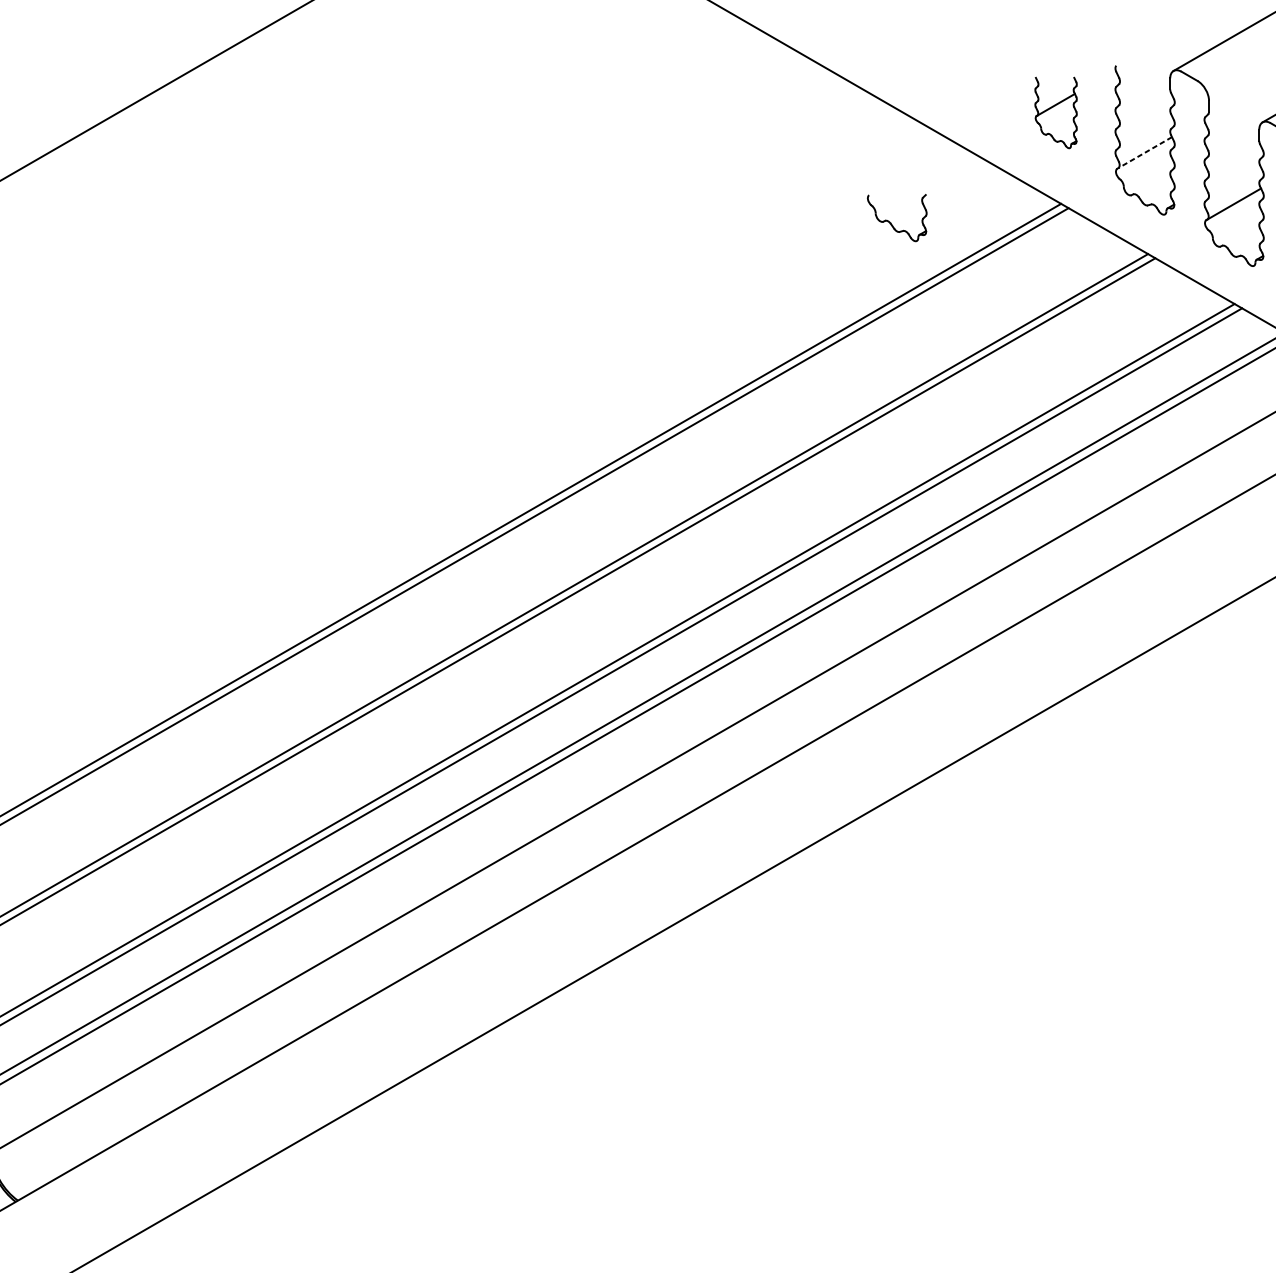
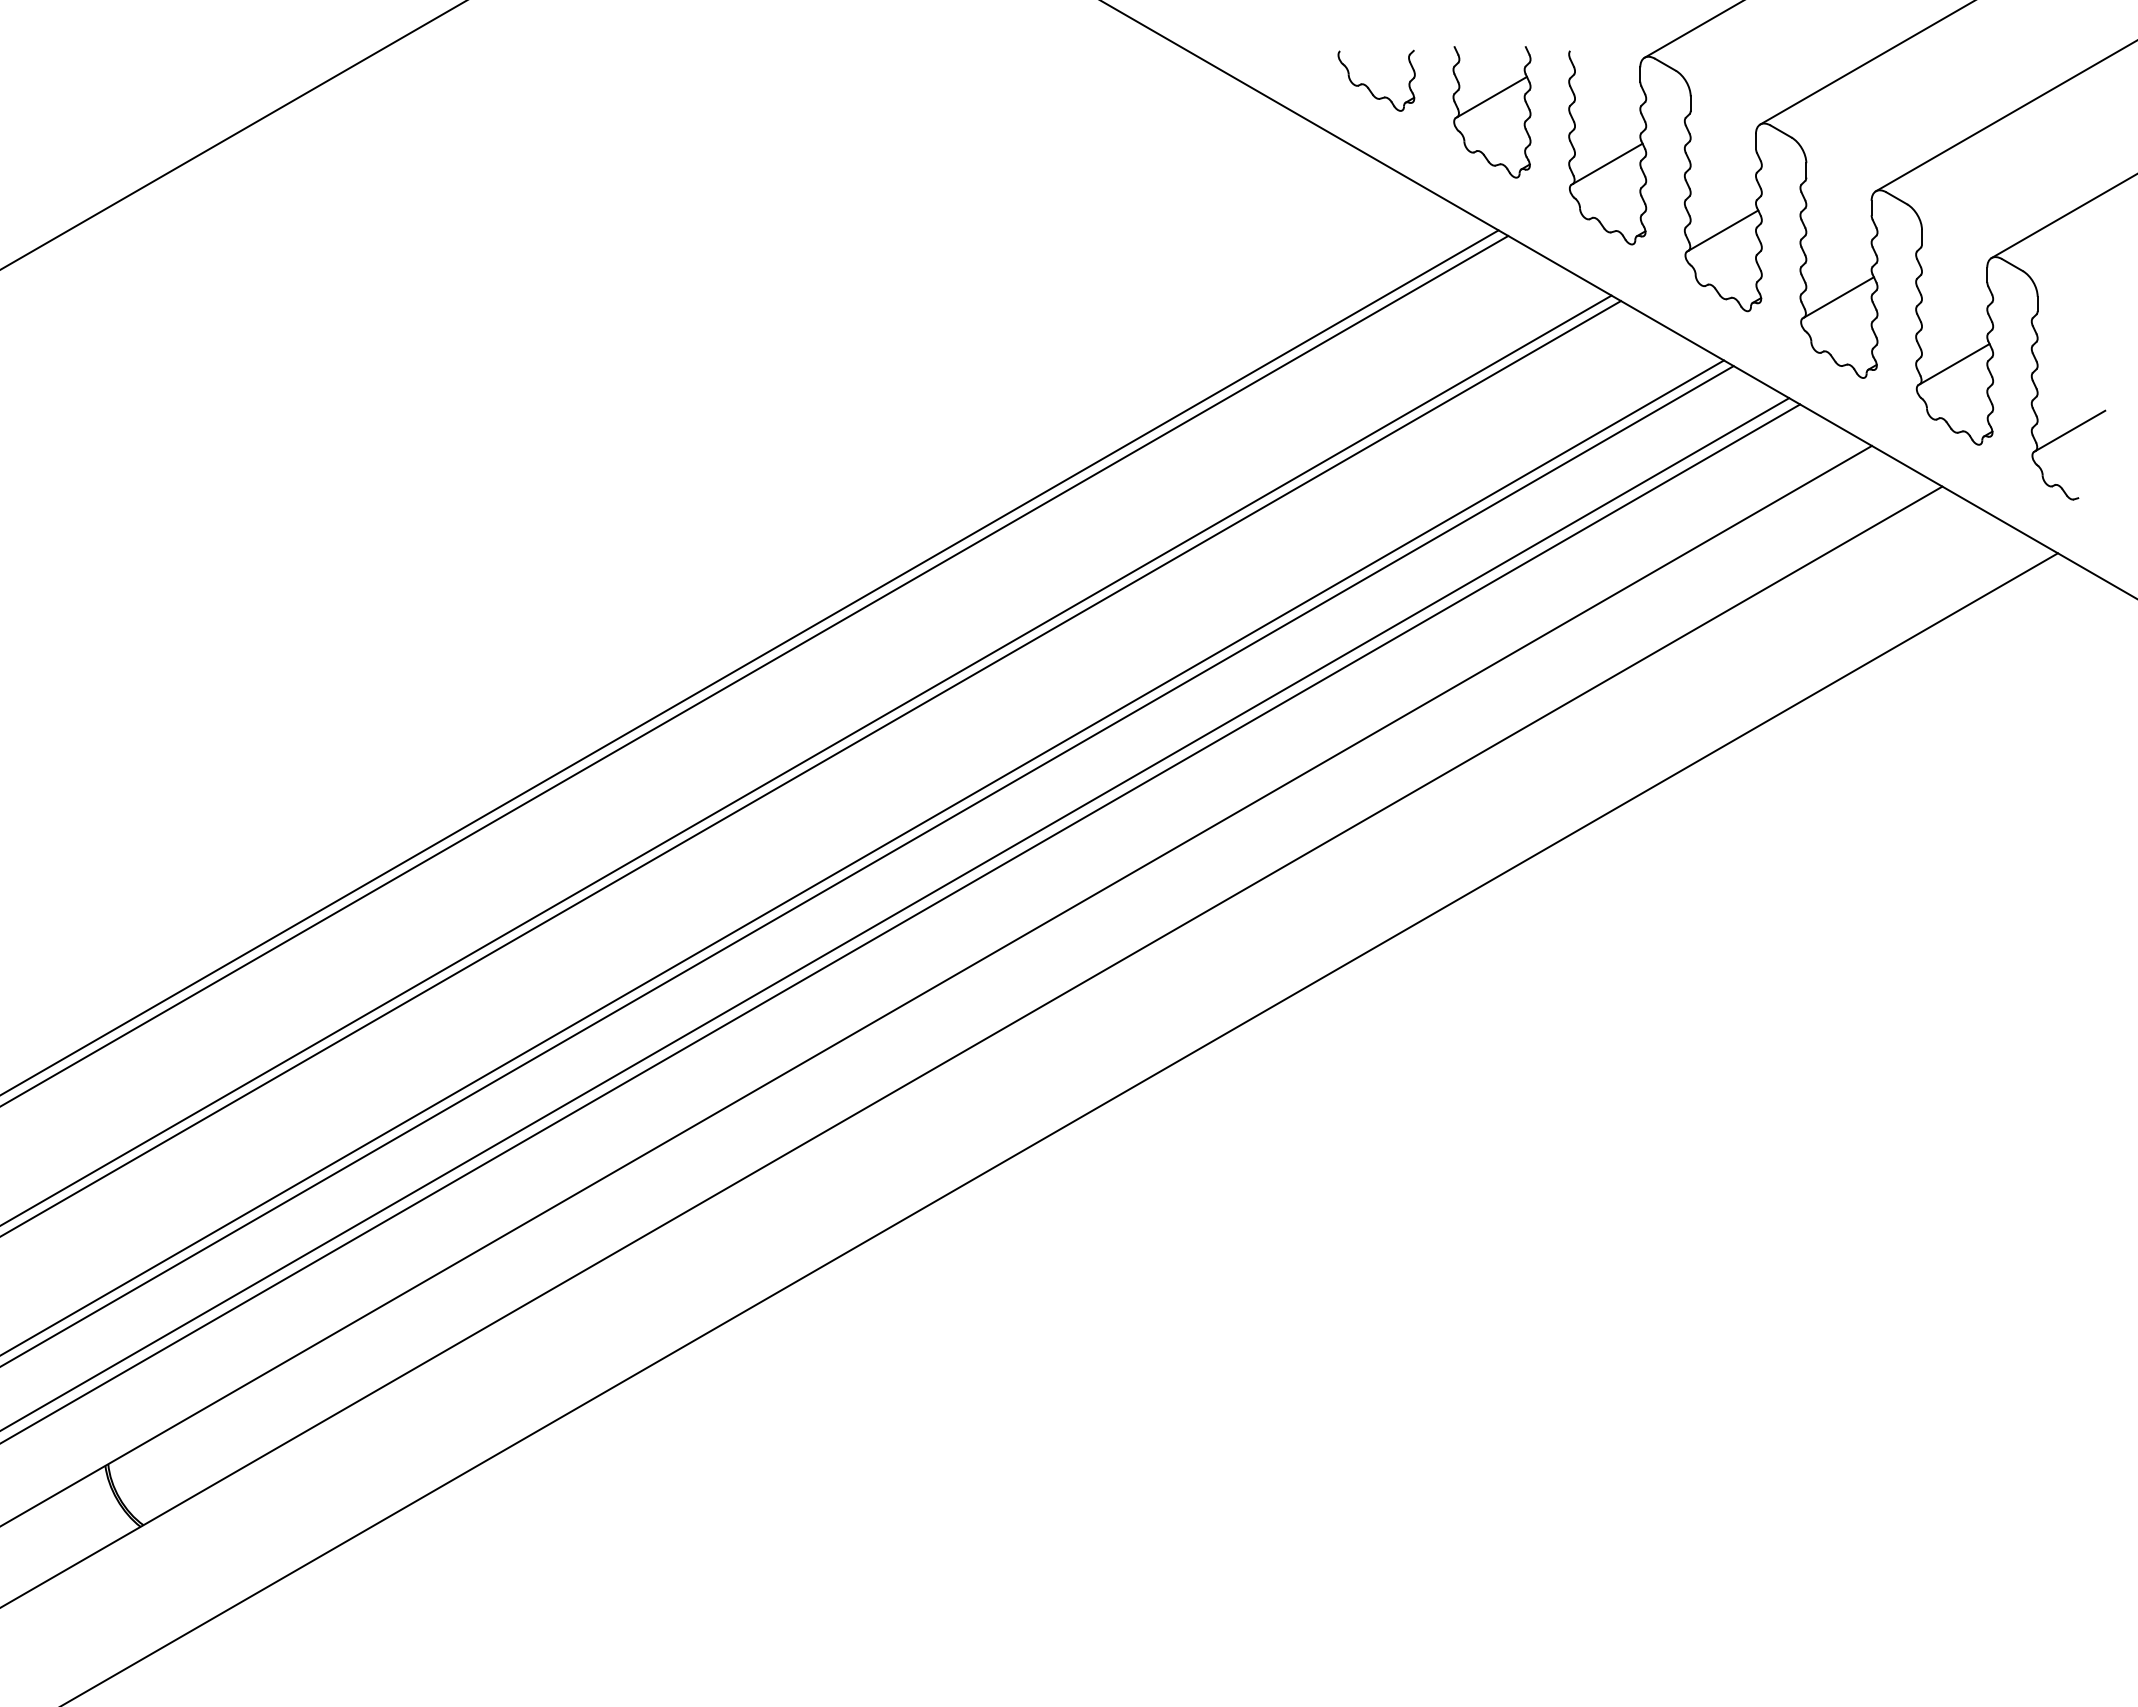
part: (1055, 113) -> (1491, 112), size x1.43
line: (1144, 153) -> (1607, 164), dashed -> solid
part: (891, 223) -> (1369, 87), moved

